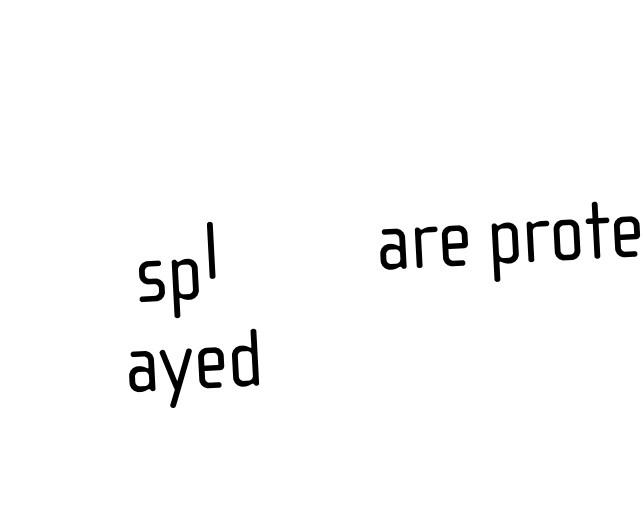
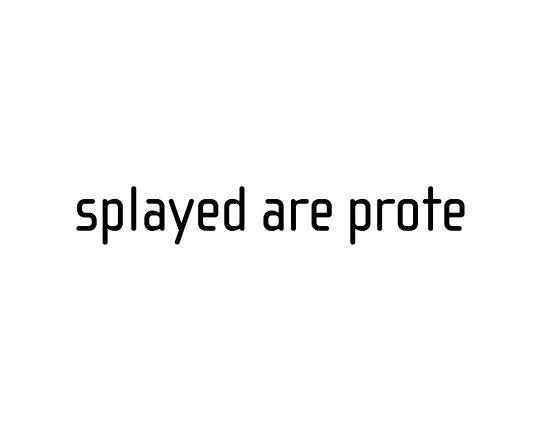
part: (168, 288) -> (99, 221), moved
part: (193, 369) -> (194, 215), moved

